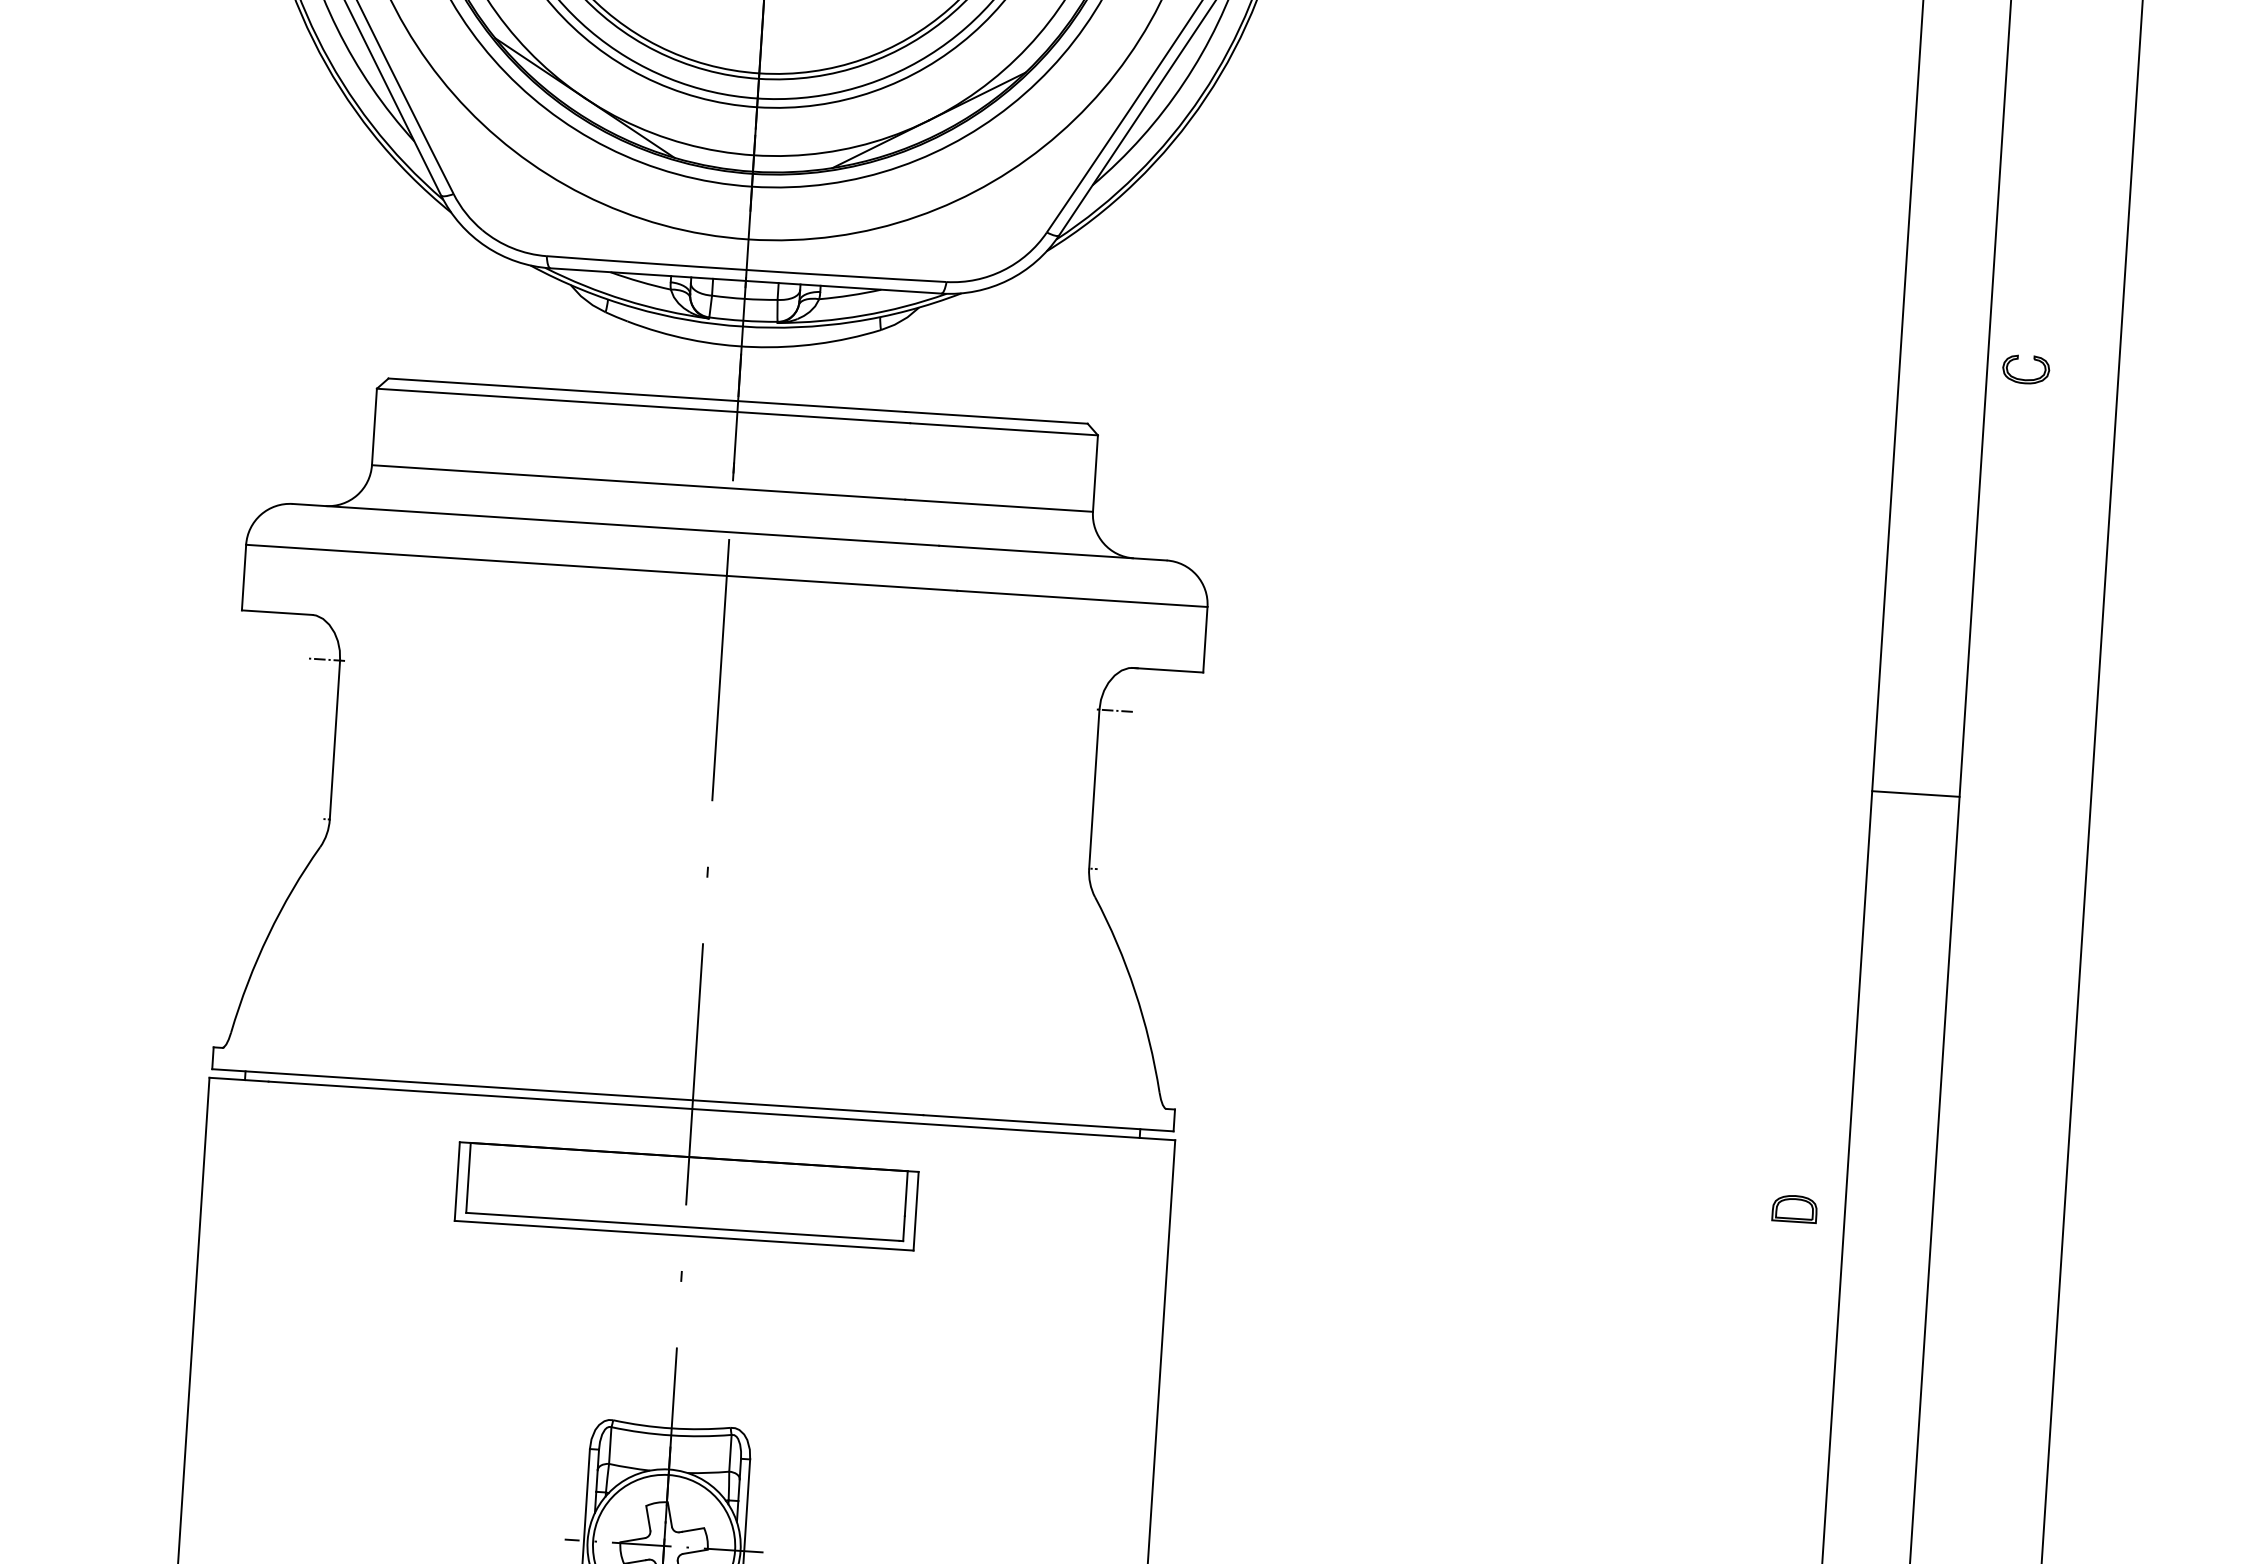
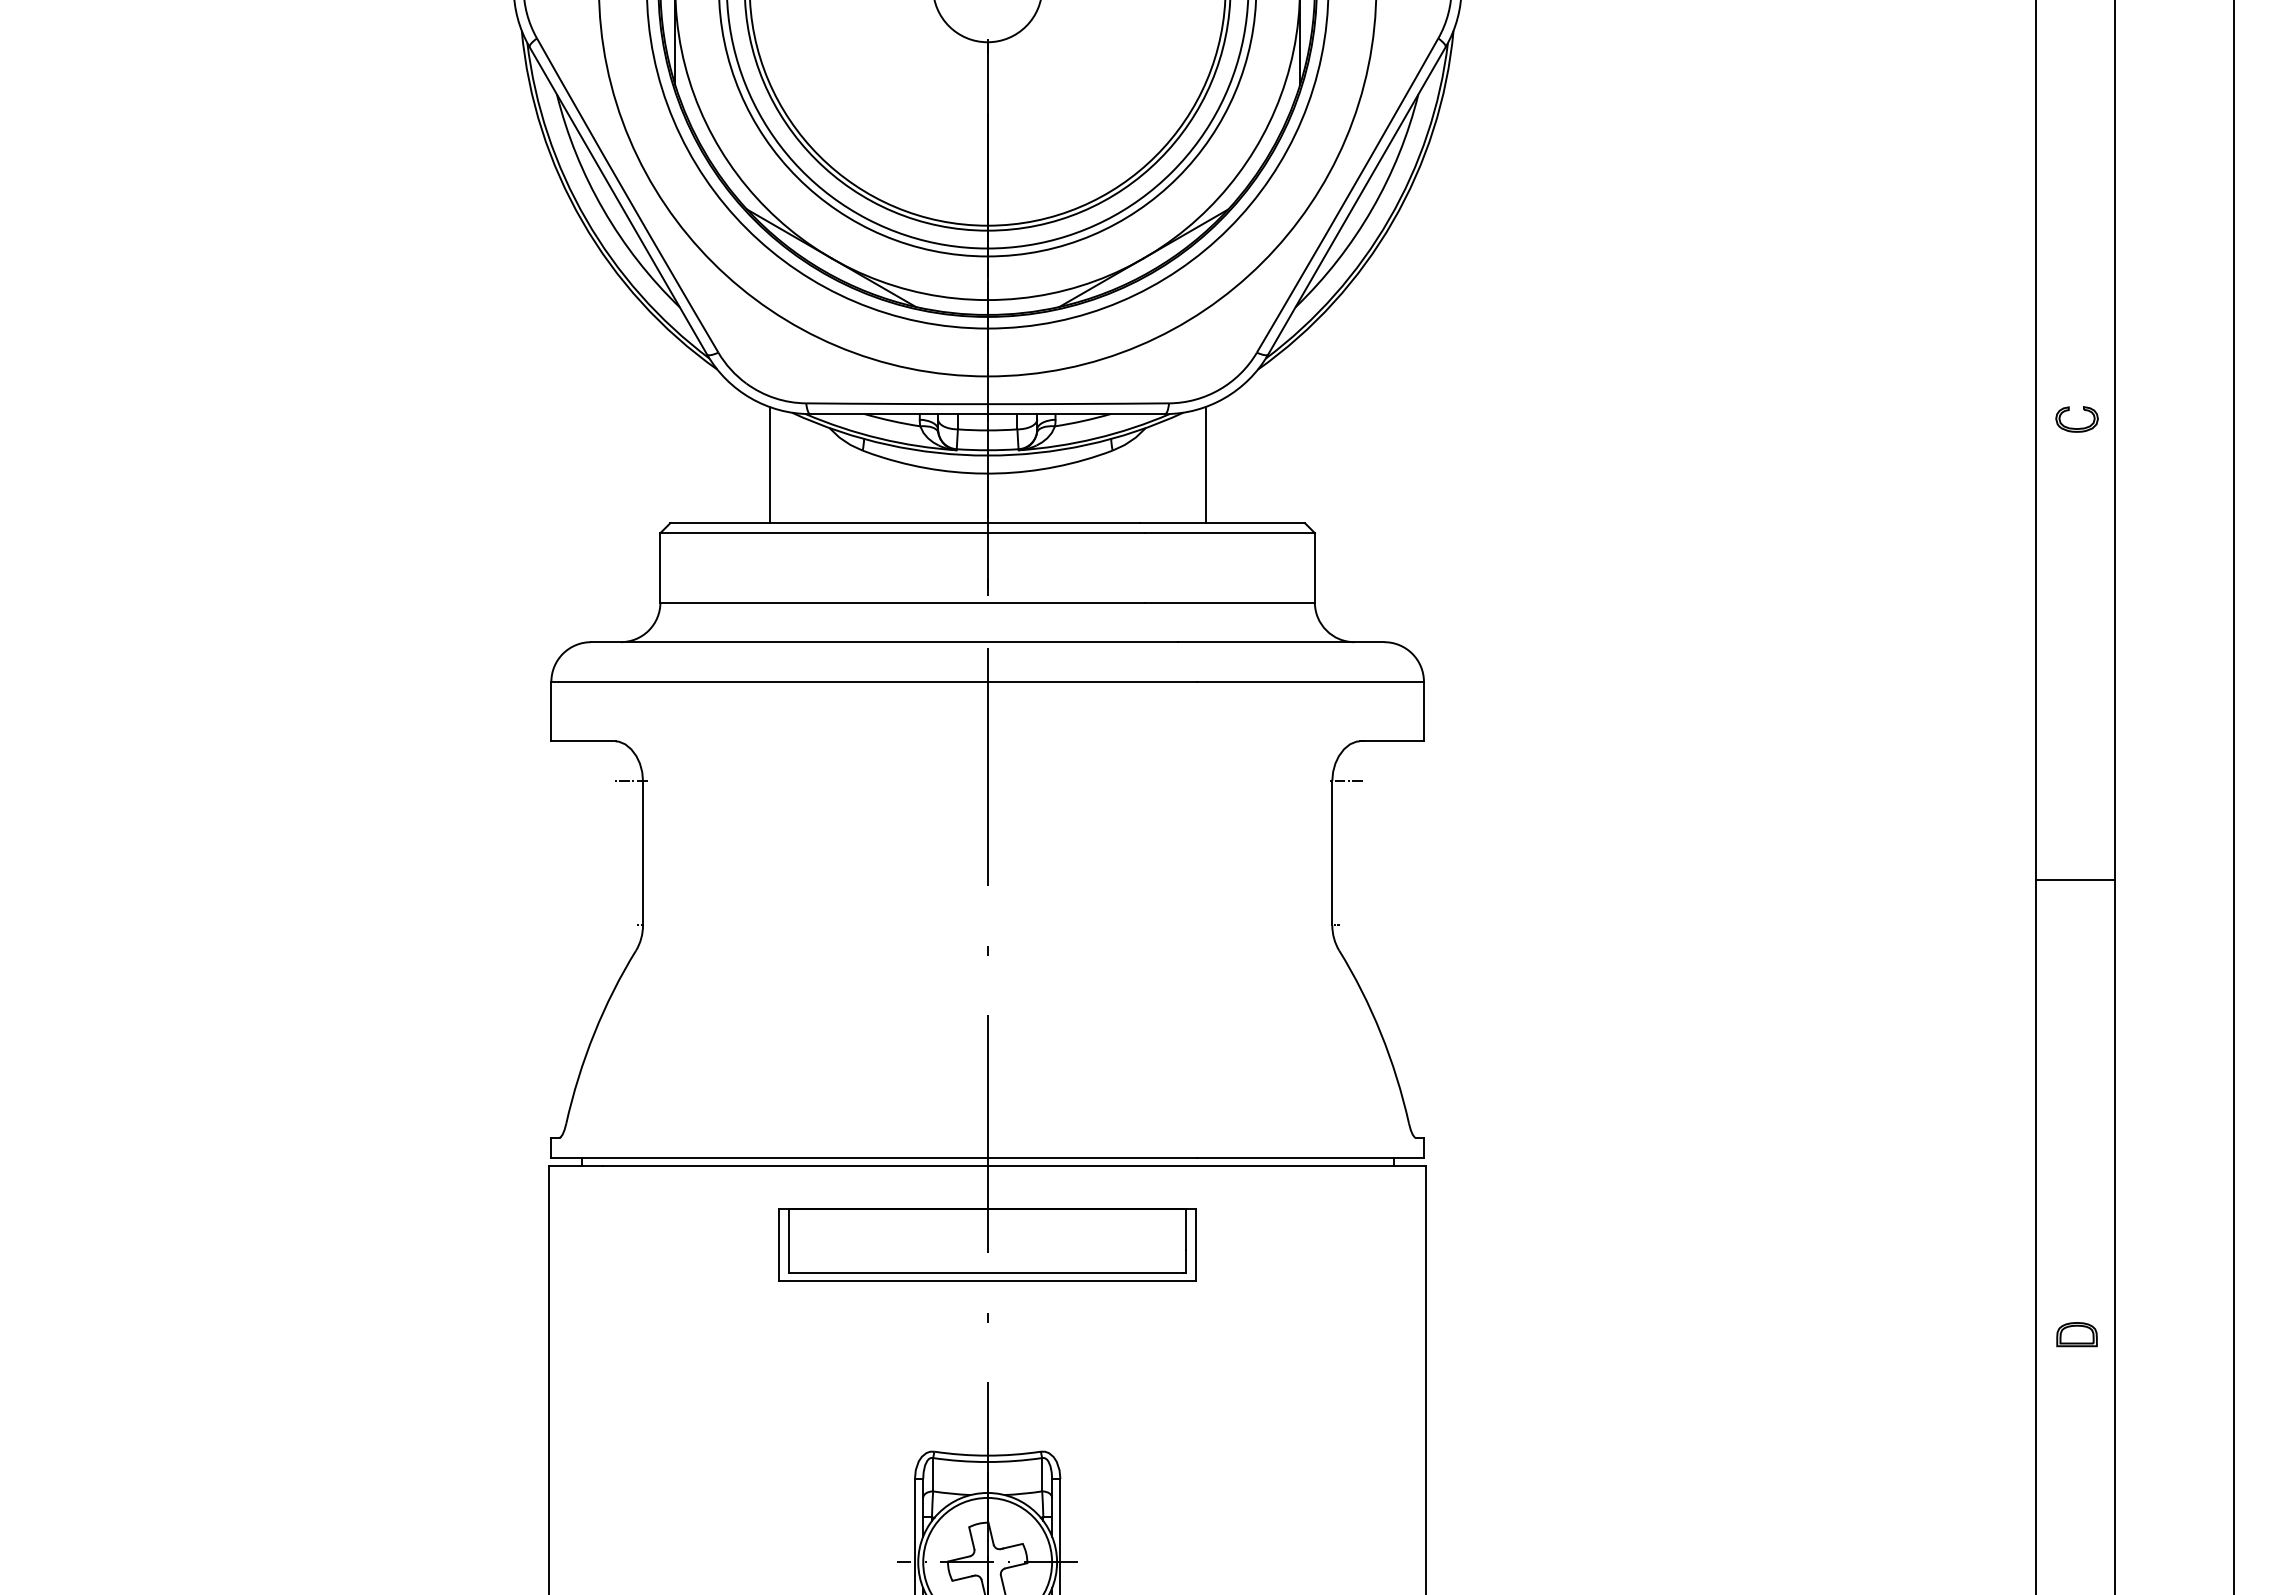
line: (501, 320) -> (769, 464), added
line: (982, 351) -> (1205, 464), added
part: (2021, 378) -> (2073, 427), moved
line: (1915, 793) -> (2074, 880), moved
part: (1794, 1208) -> (2076, 1334), moved

